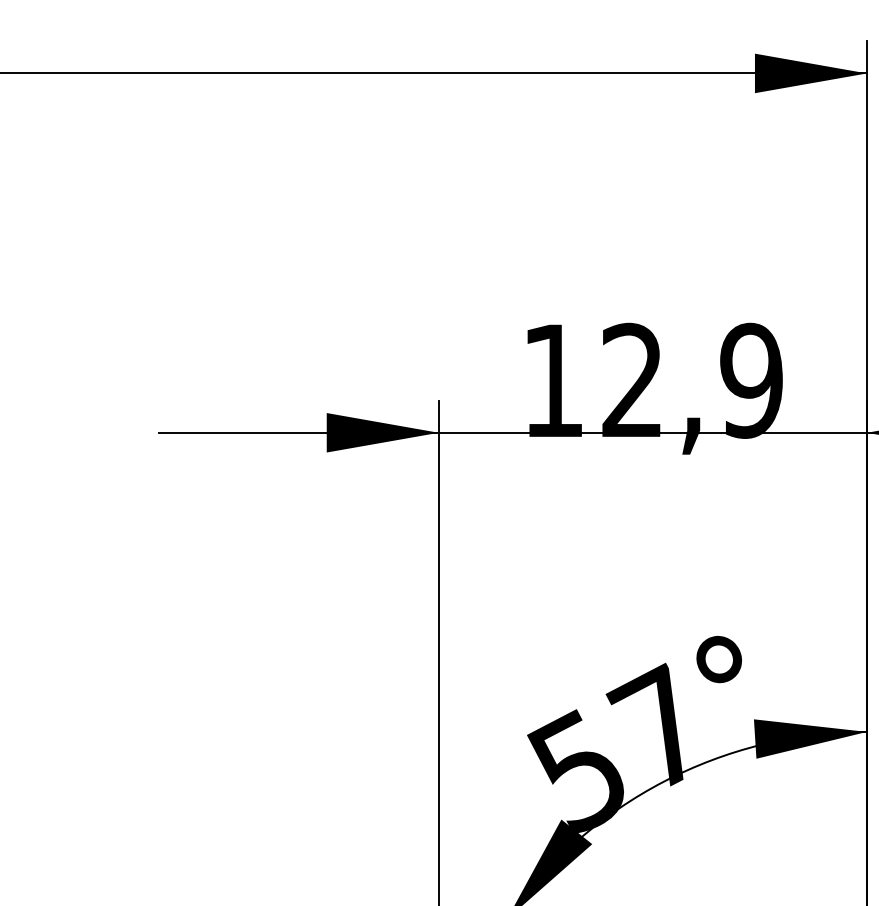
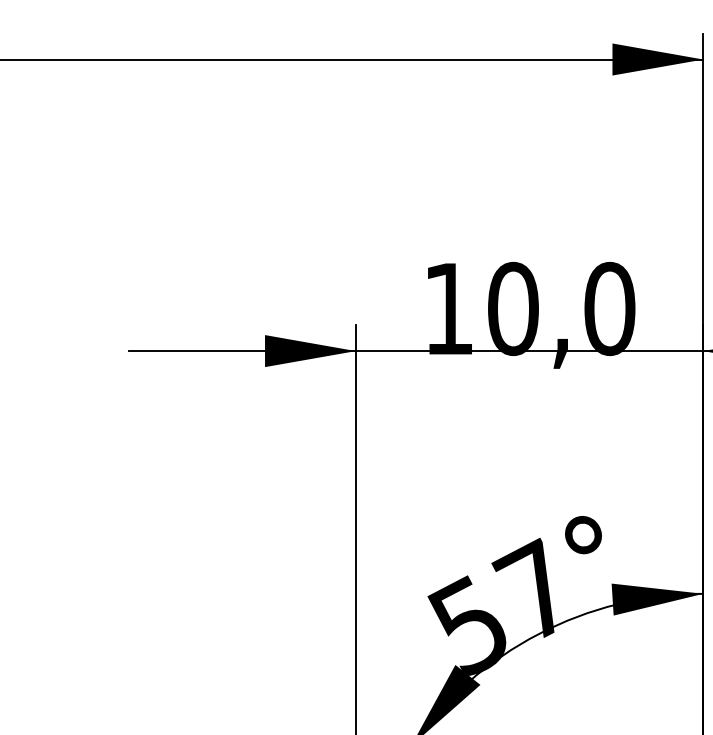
text: (692, 380) -> (561, 308), 12,9 -> 10,0

